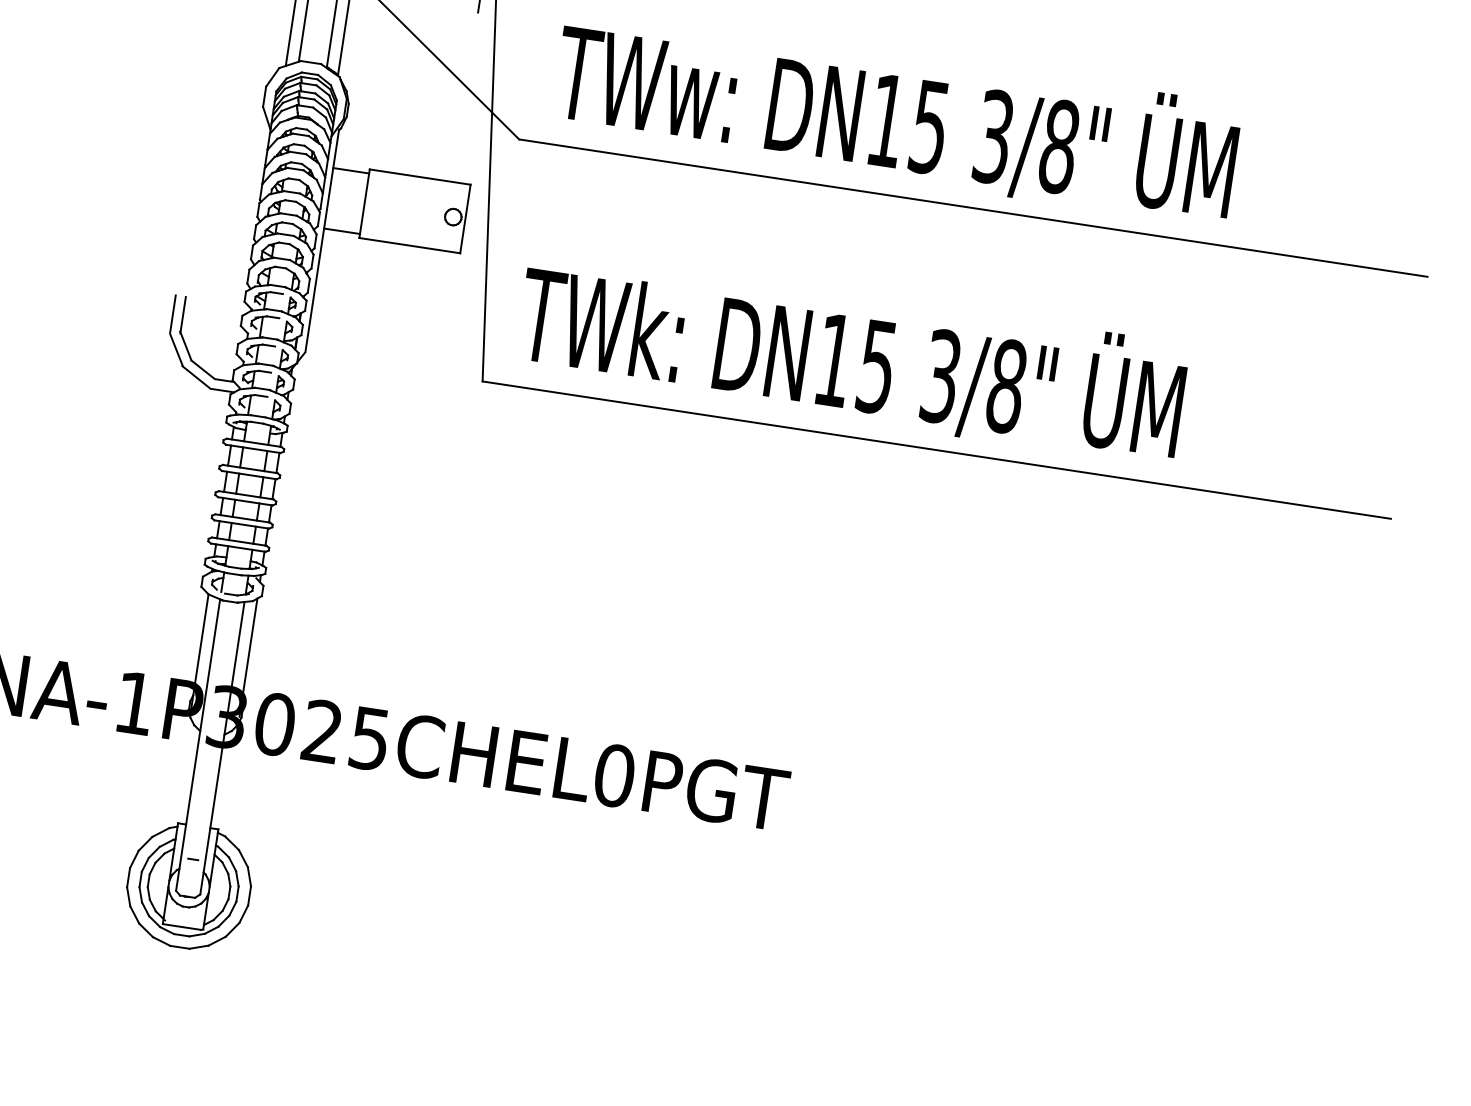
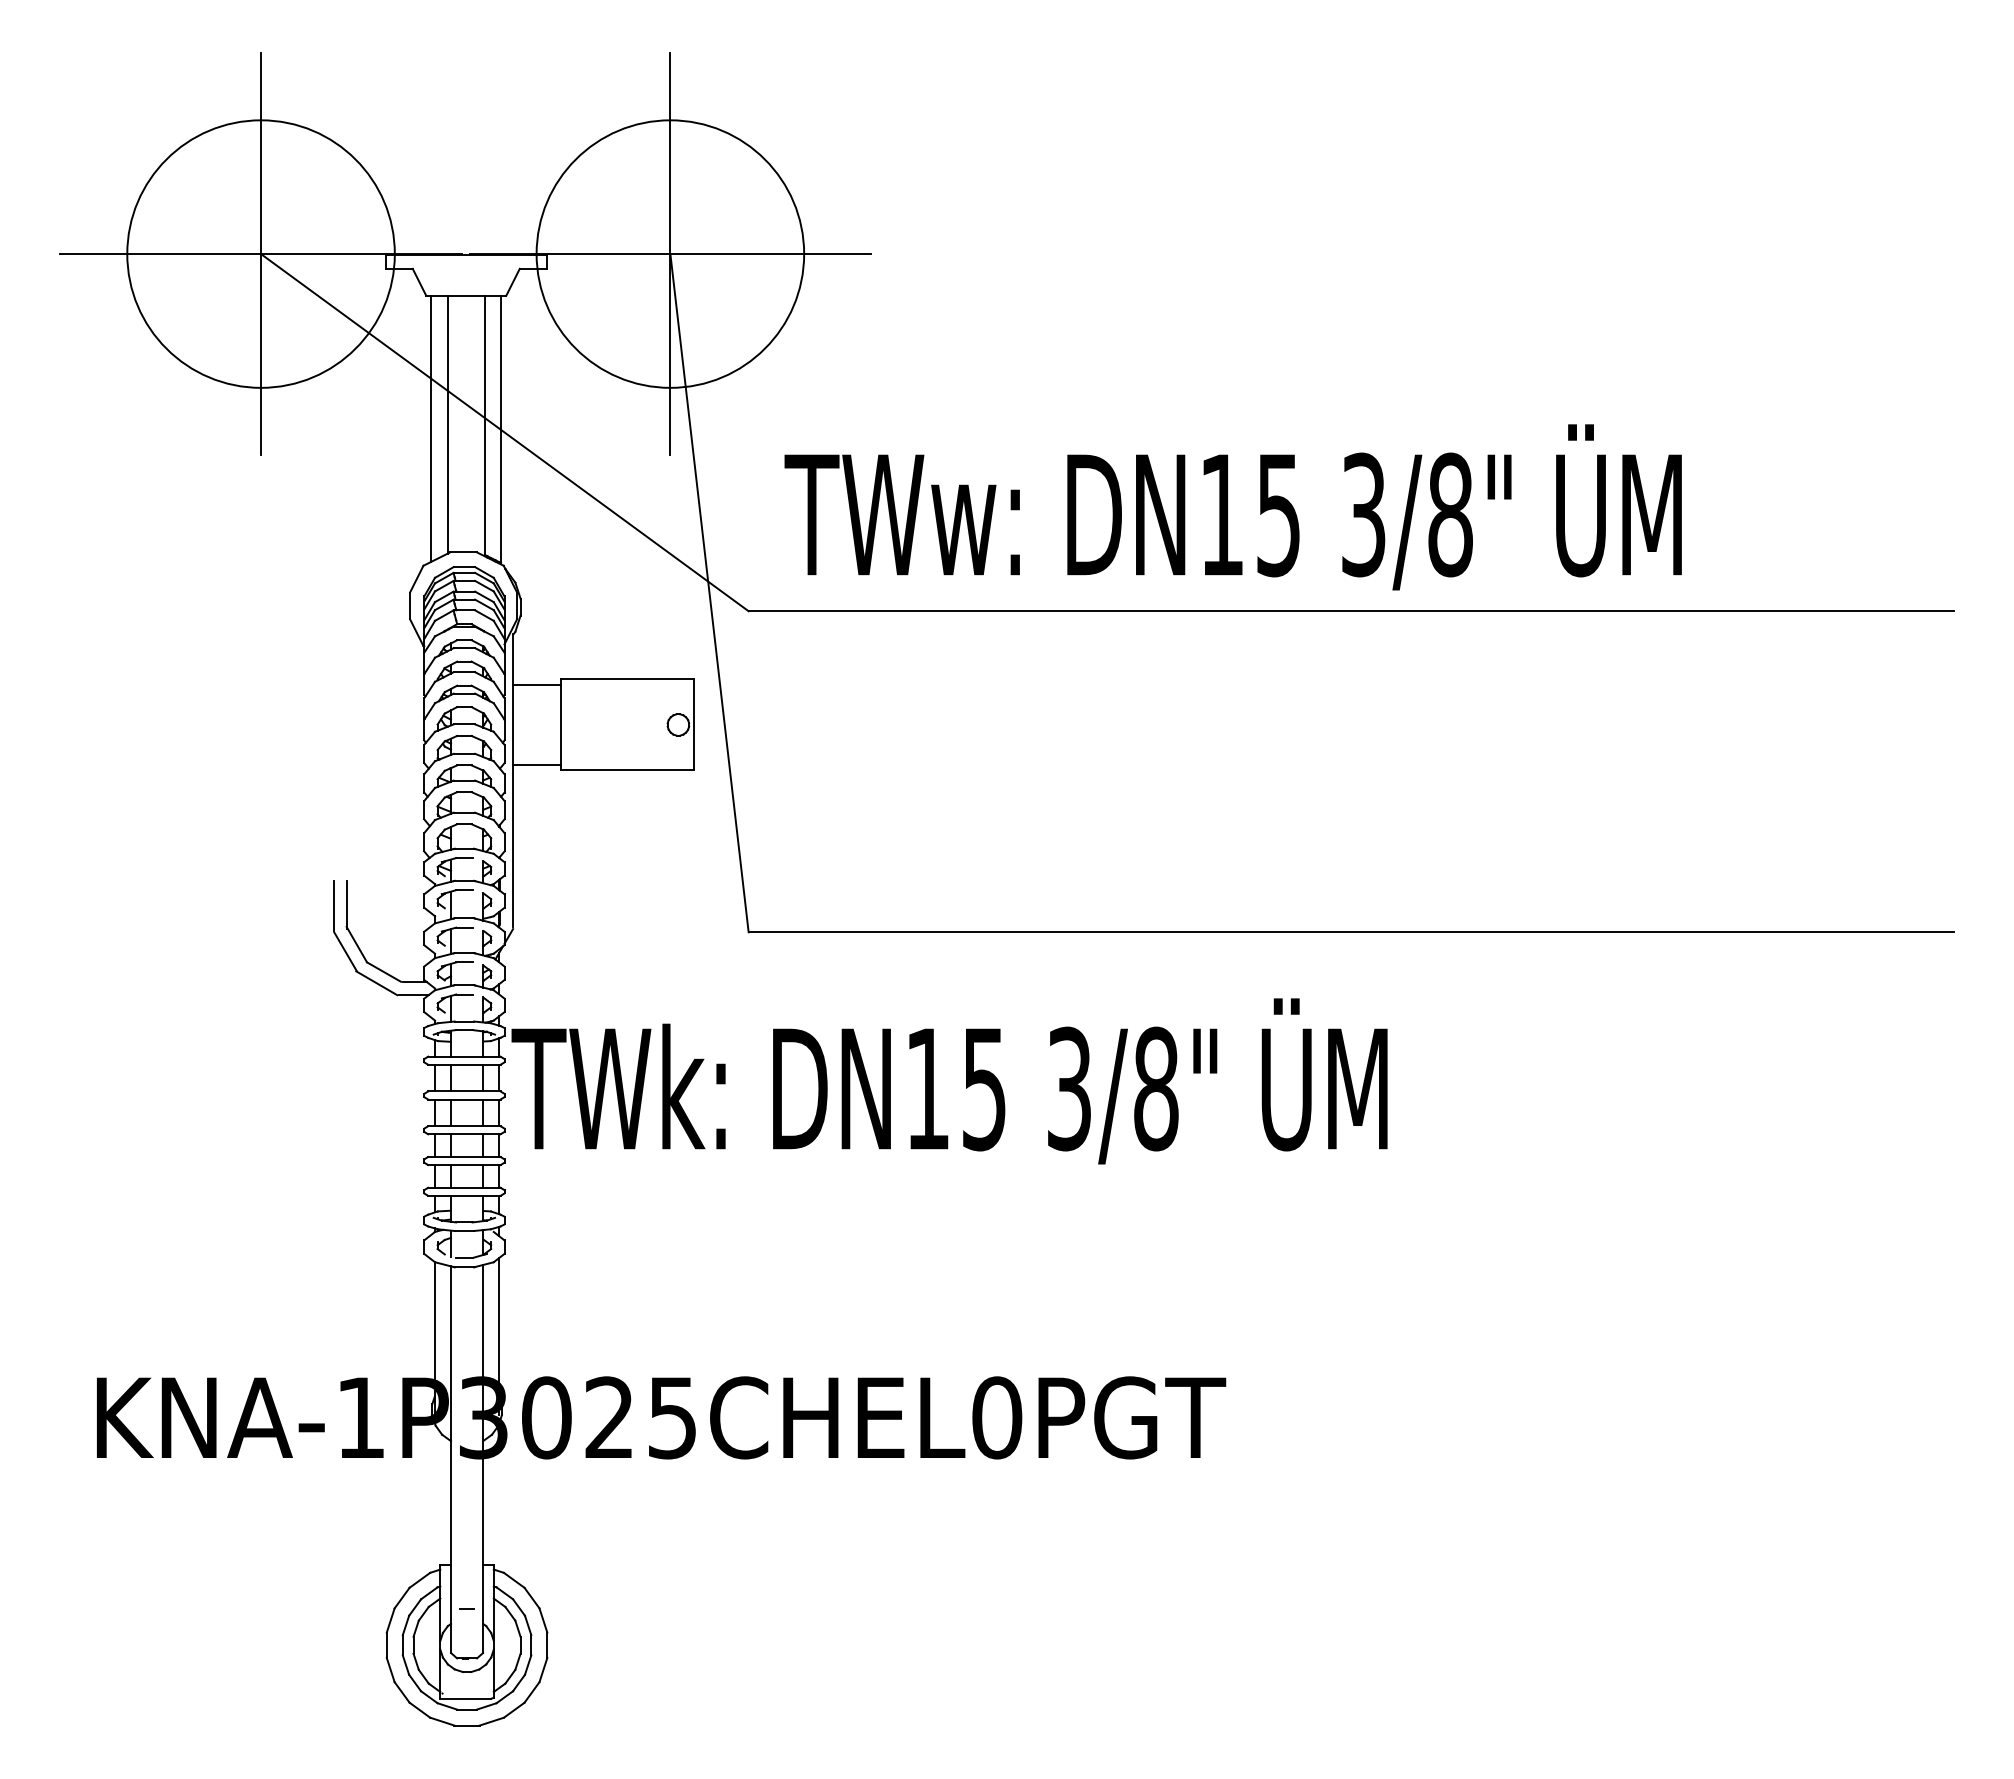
text: (851, 357) -> (949, 1081), moved

